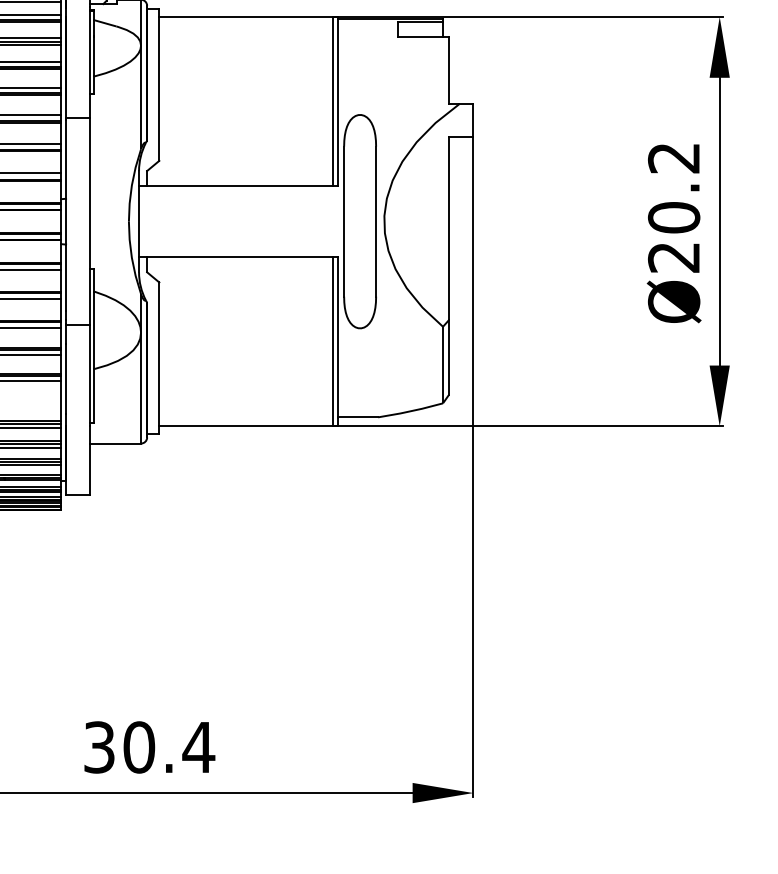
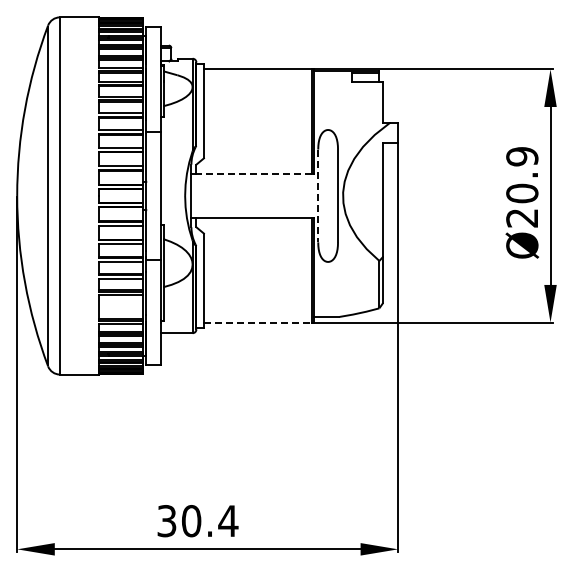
text: (674, 157) -> (522, 156), Ø20.2 -> Ø20.9
line: (239, 186) -> (253, 174), solid -> dashed
line: (344, 222) -> (318, 196), solid -> dashed
line: (245, 426) -> (257, 322), solid -> dashed

